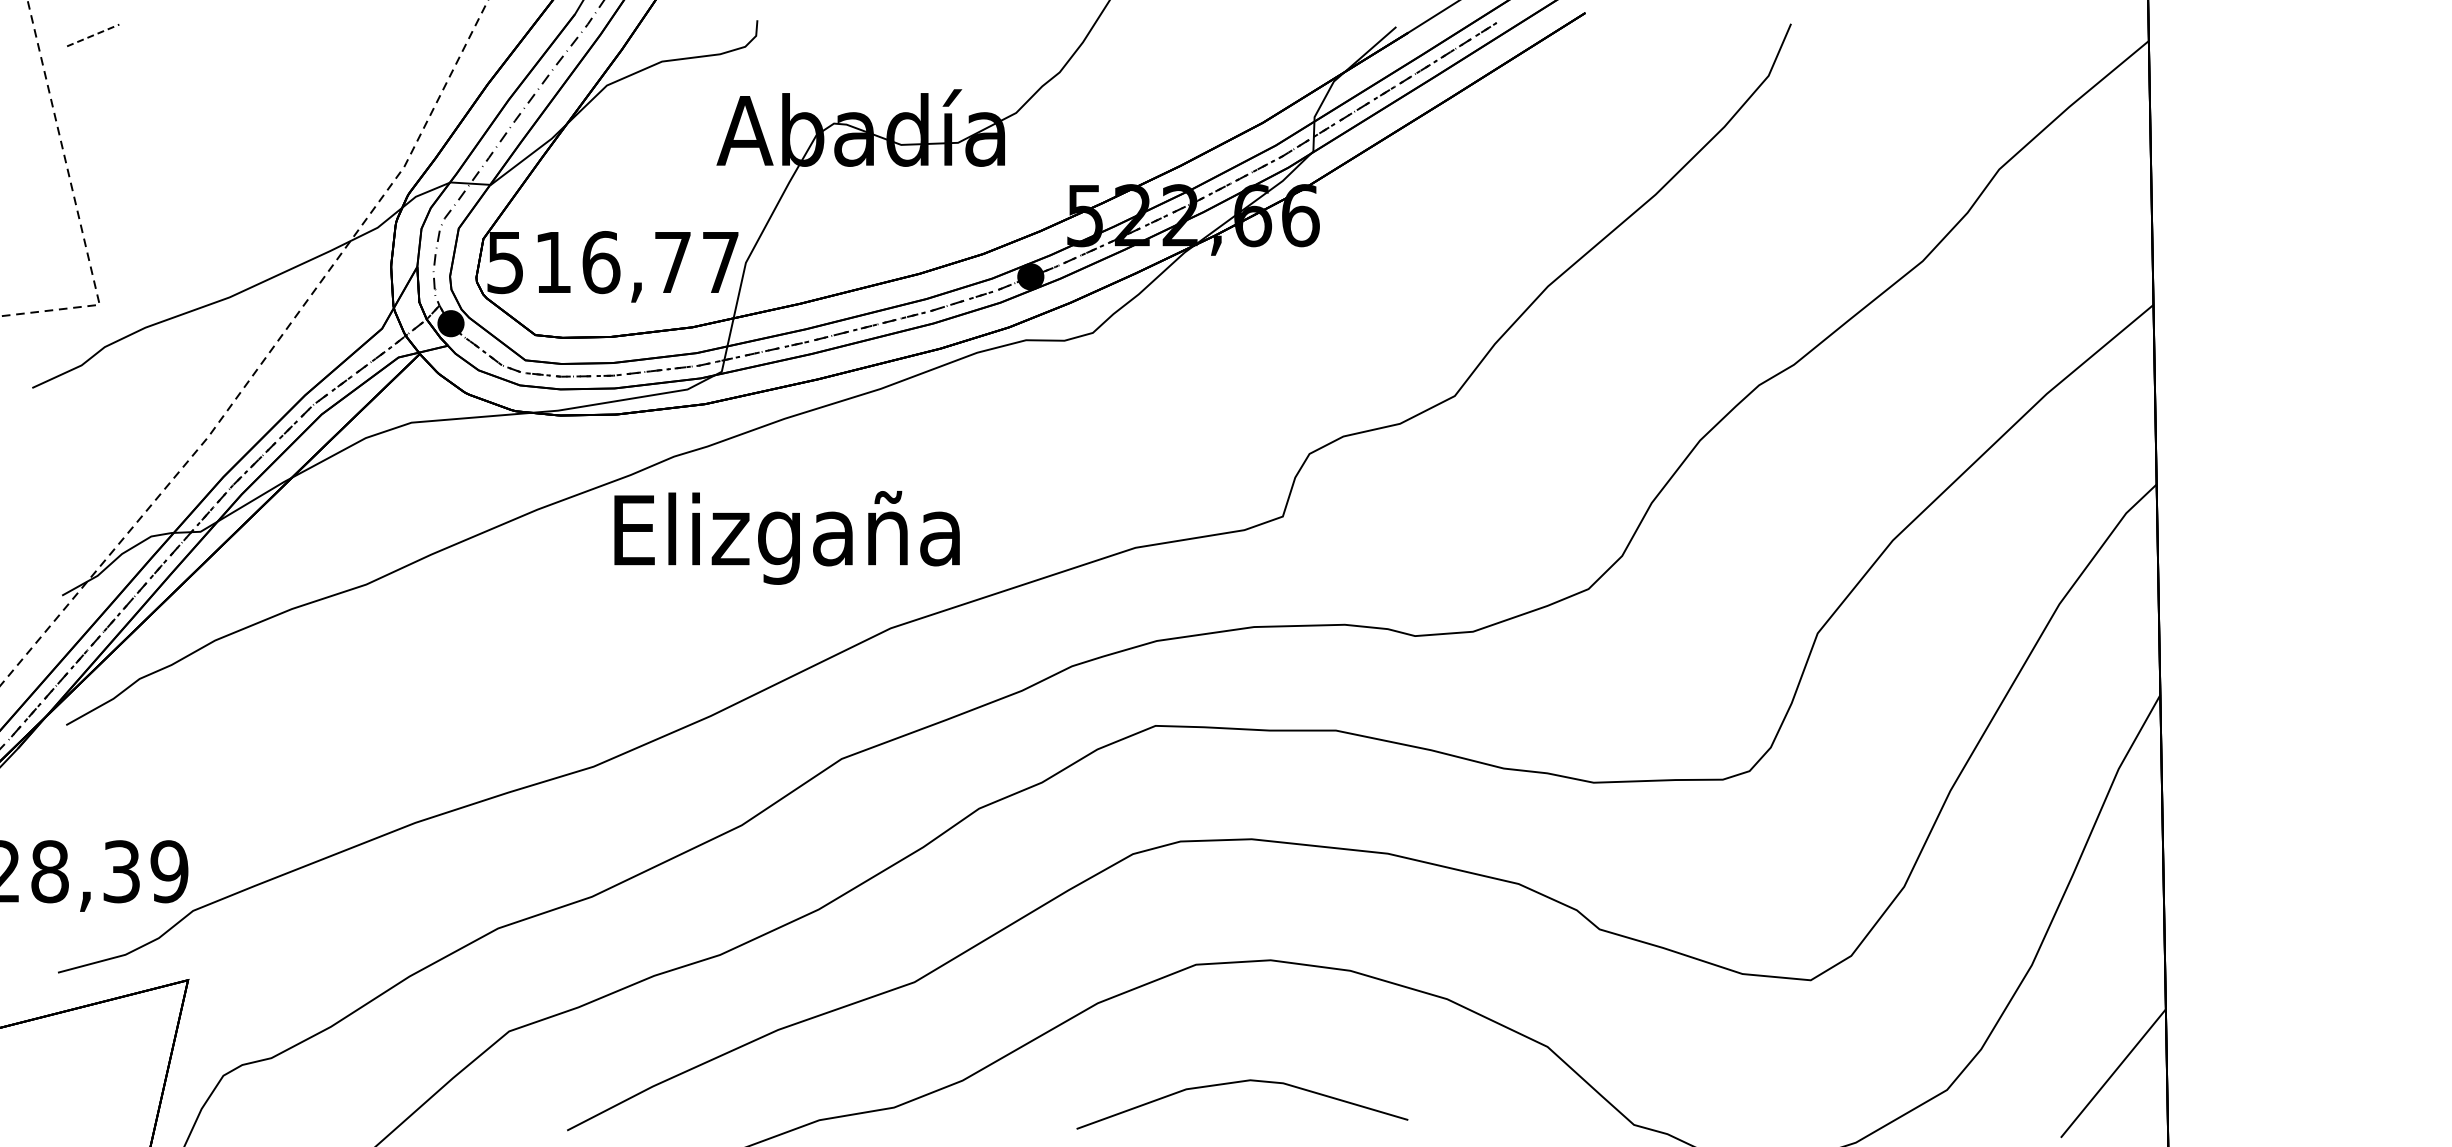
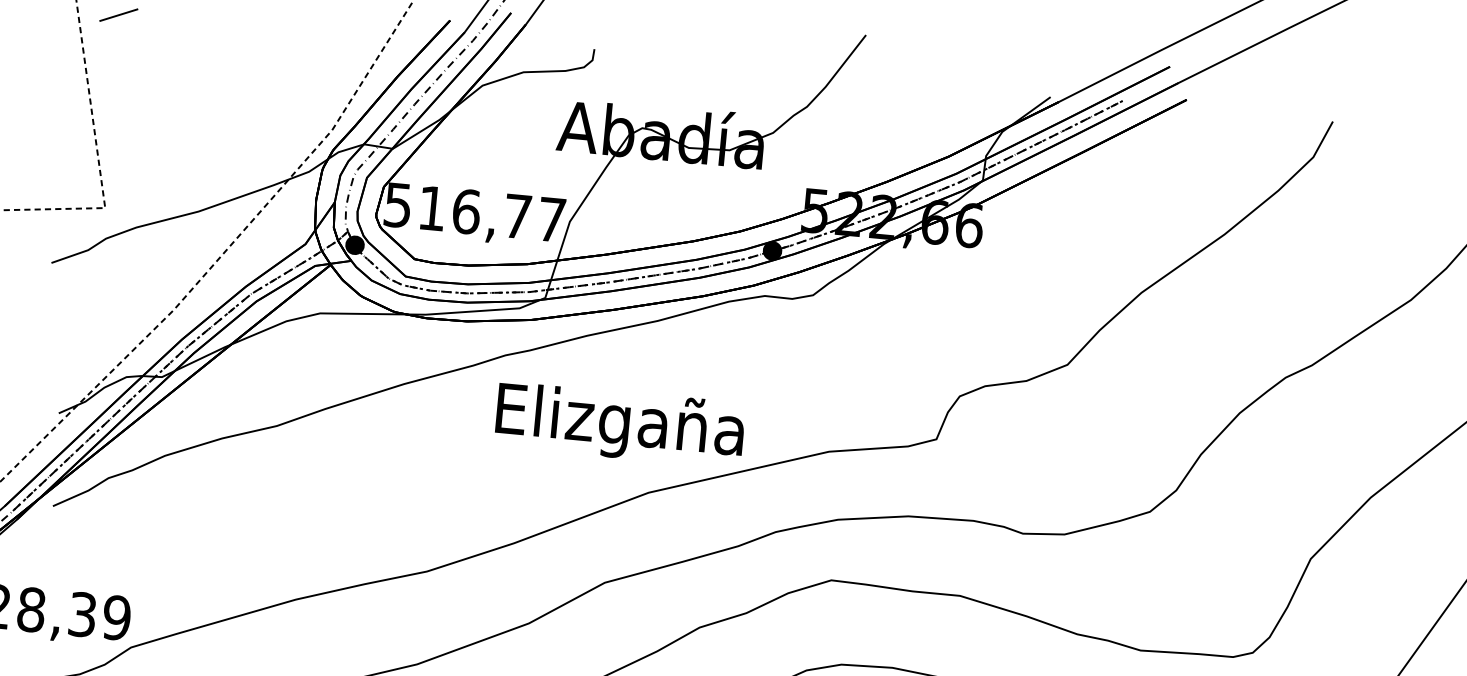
line: (93, 35) -> (119, 15), dashed -> solid
text: (786, 537) -> (619, 424), moved

